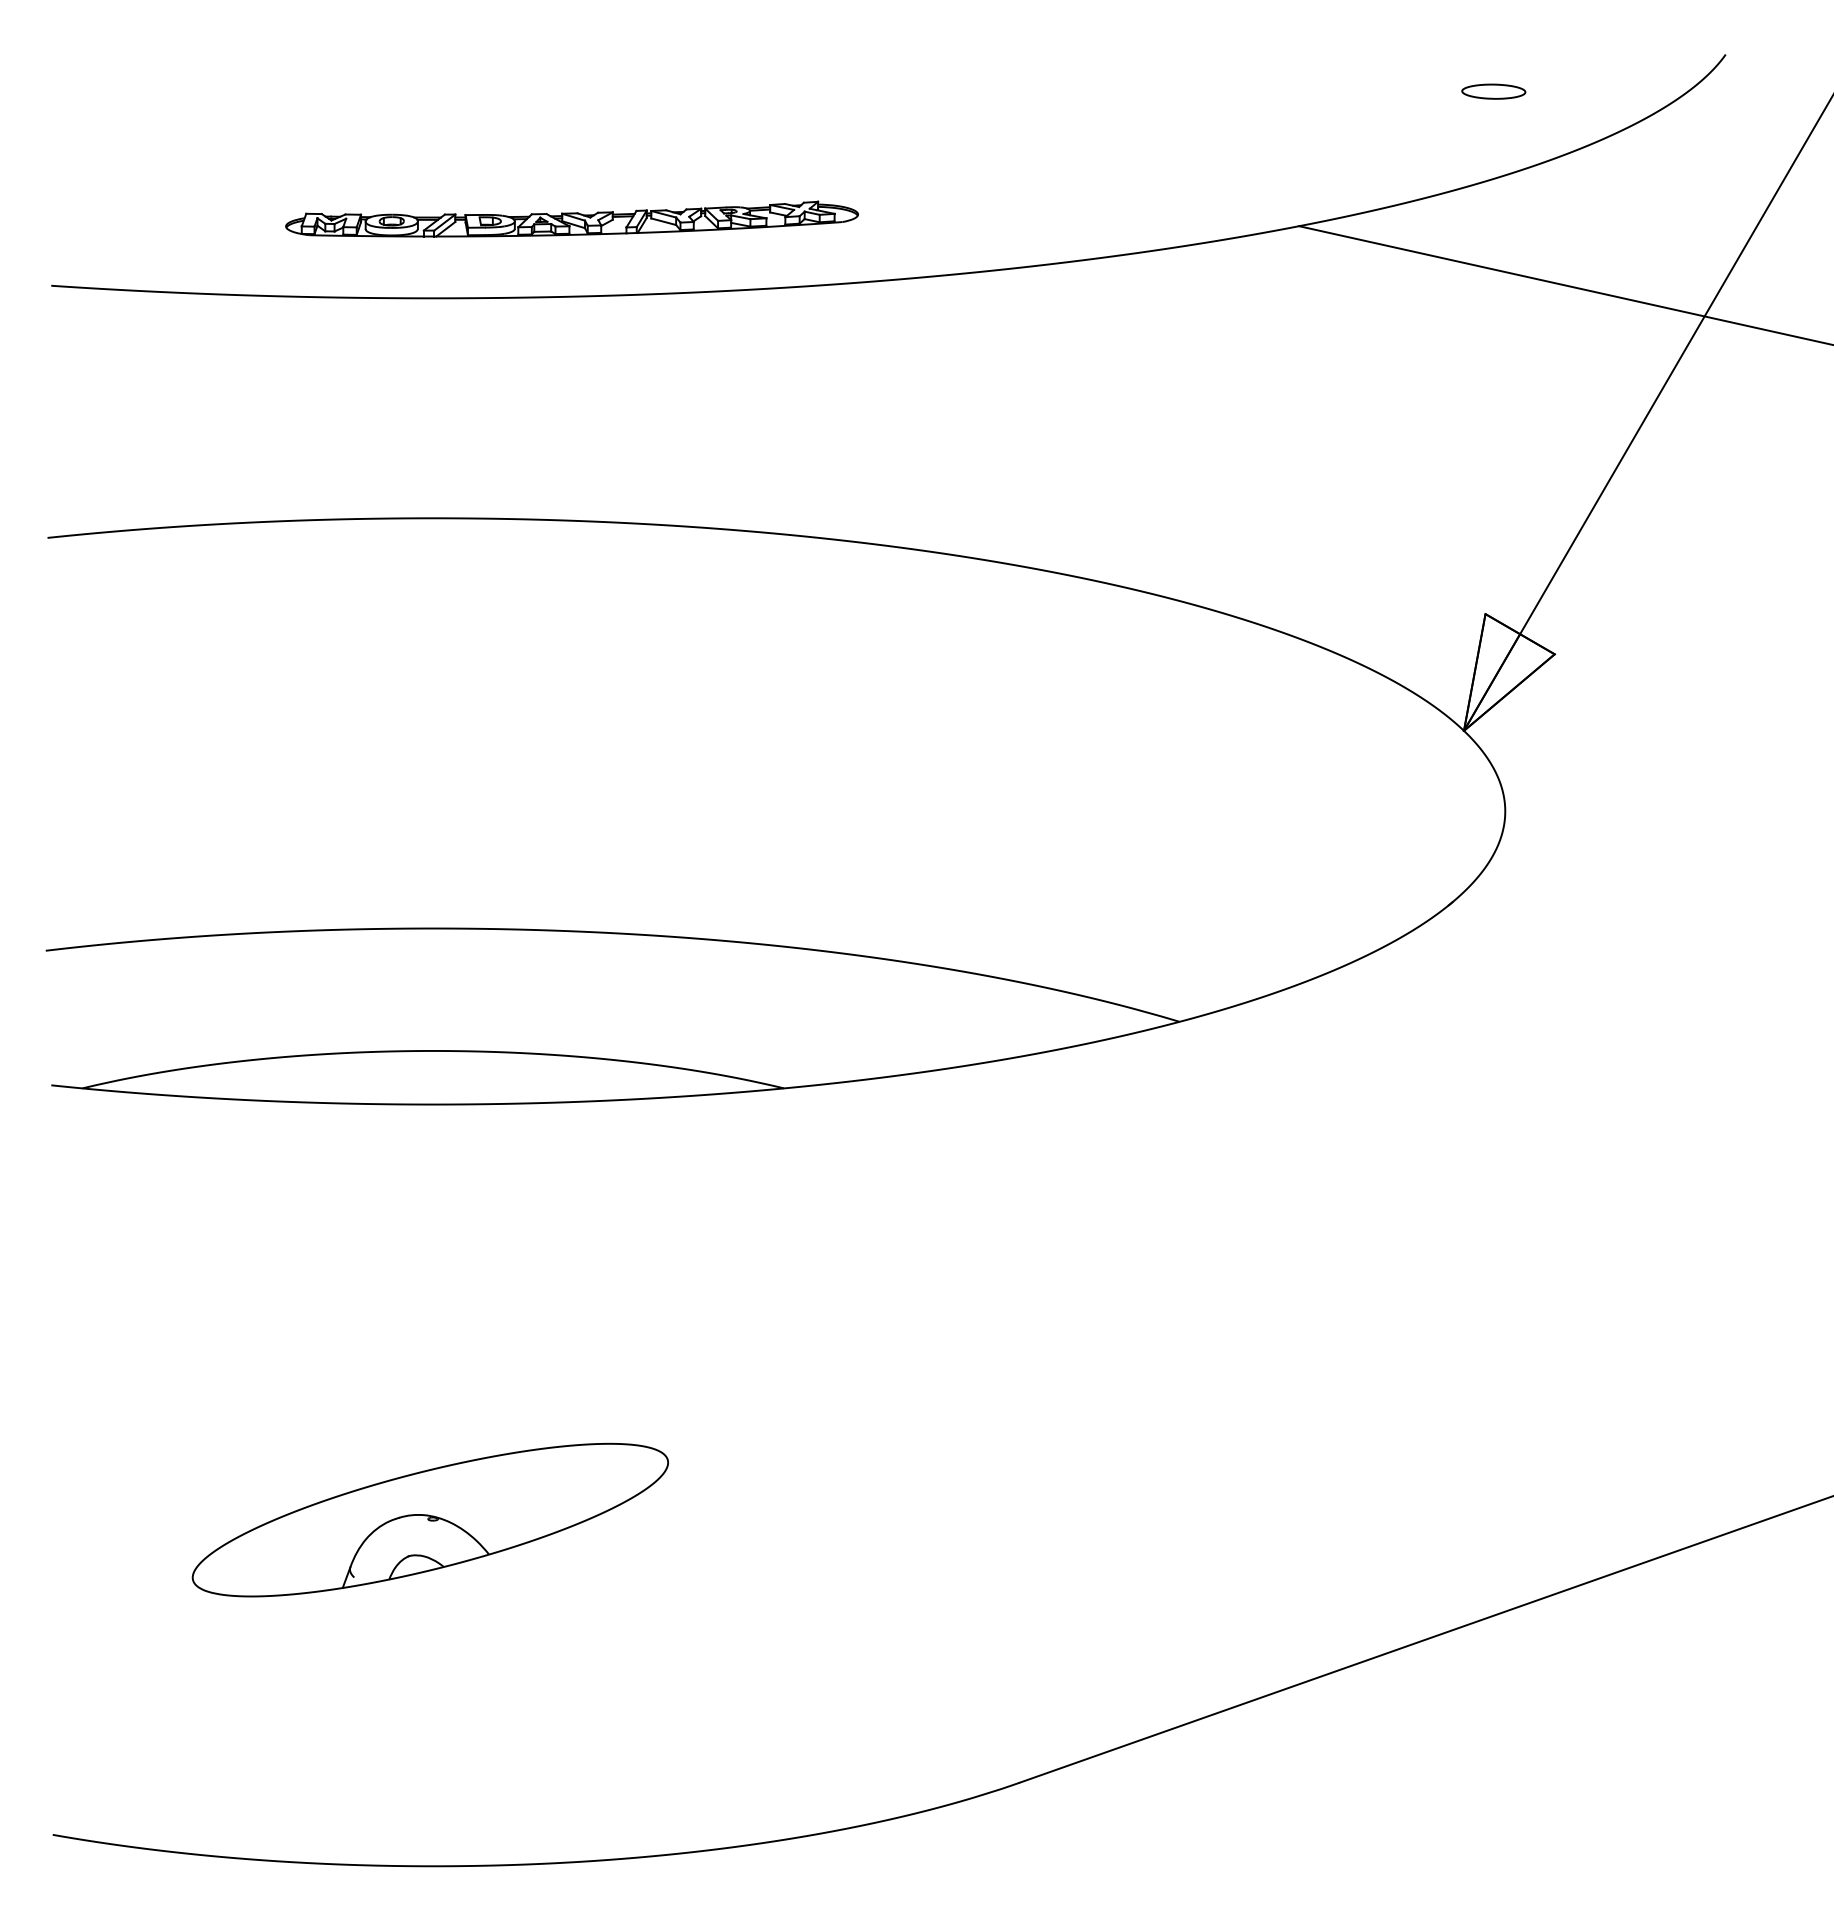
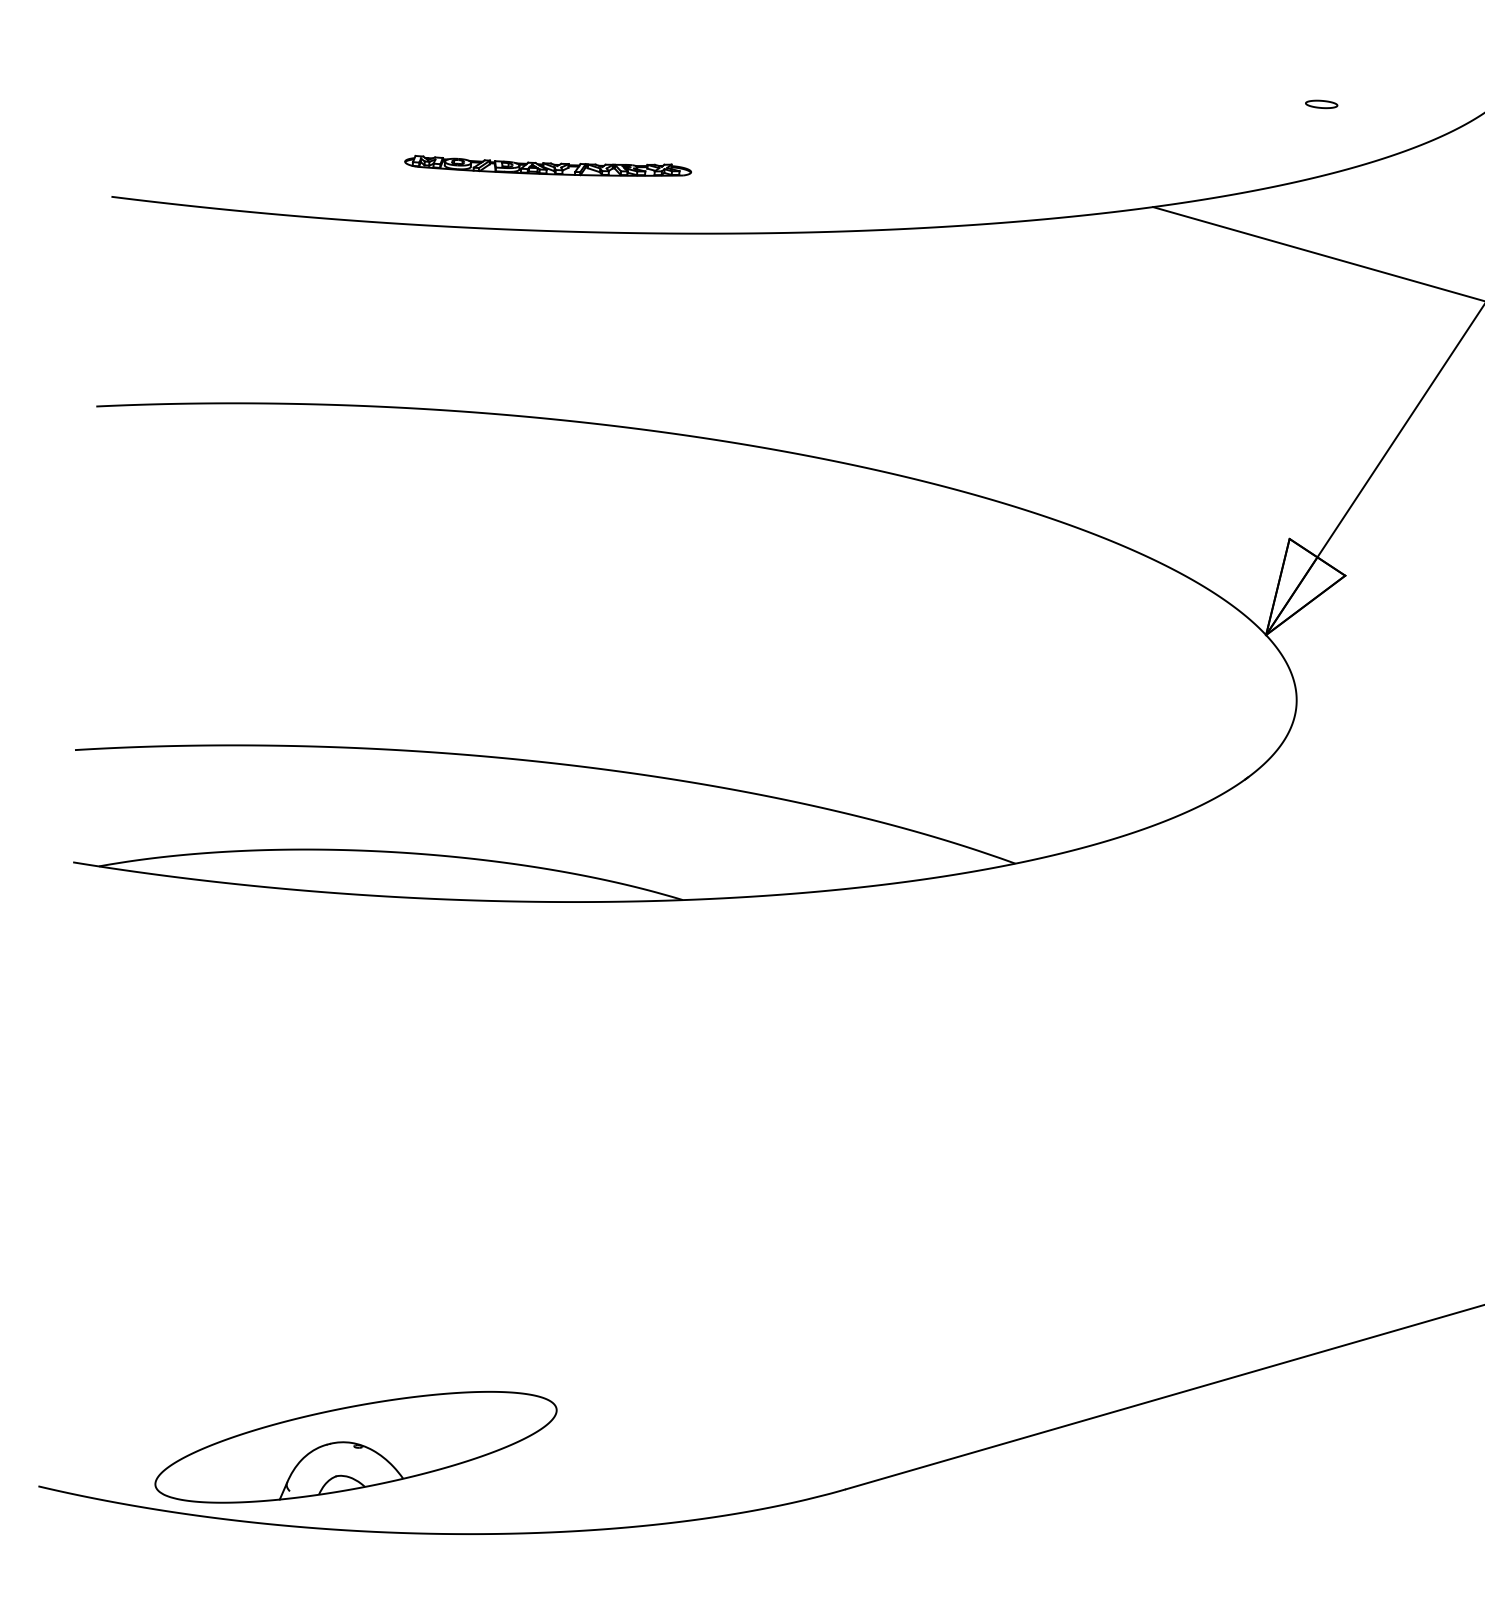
part: (1493, 91) -> (1321, 104), size x0.6
part: (571, 218) -> (547, 165), size x0.6
part: (429, 1519) -> (355, 1446), moved

